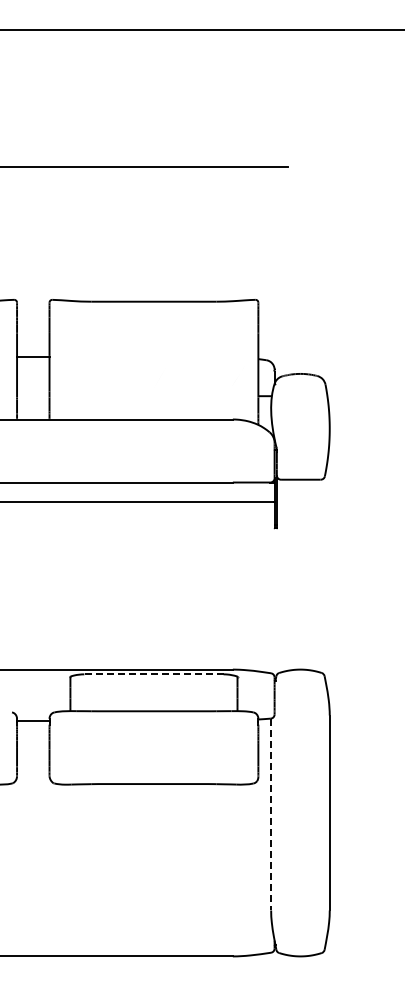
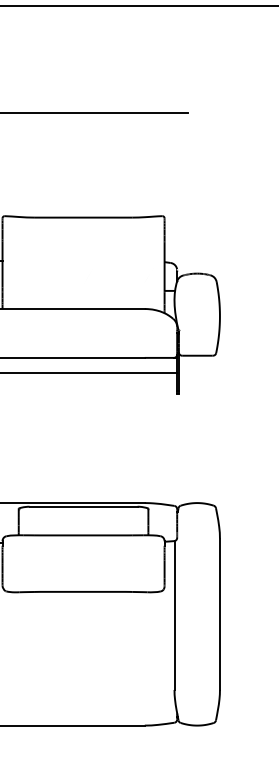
line: (153, 674) -> (83, 506), dashed -> solid
line: (271, 814) -> (174, 615), dashed -> solid

